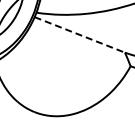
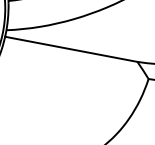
line: (79, 34) -> (70, 48), dashed -> solid

